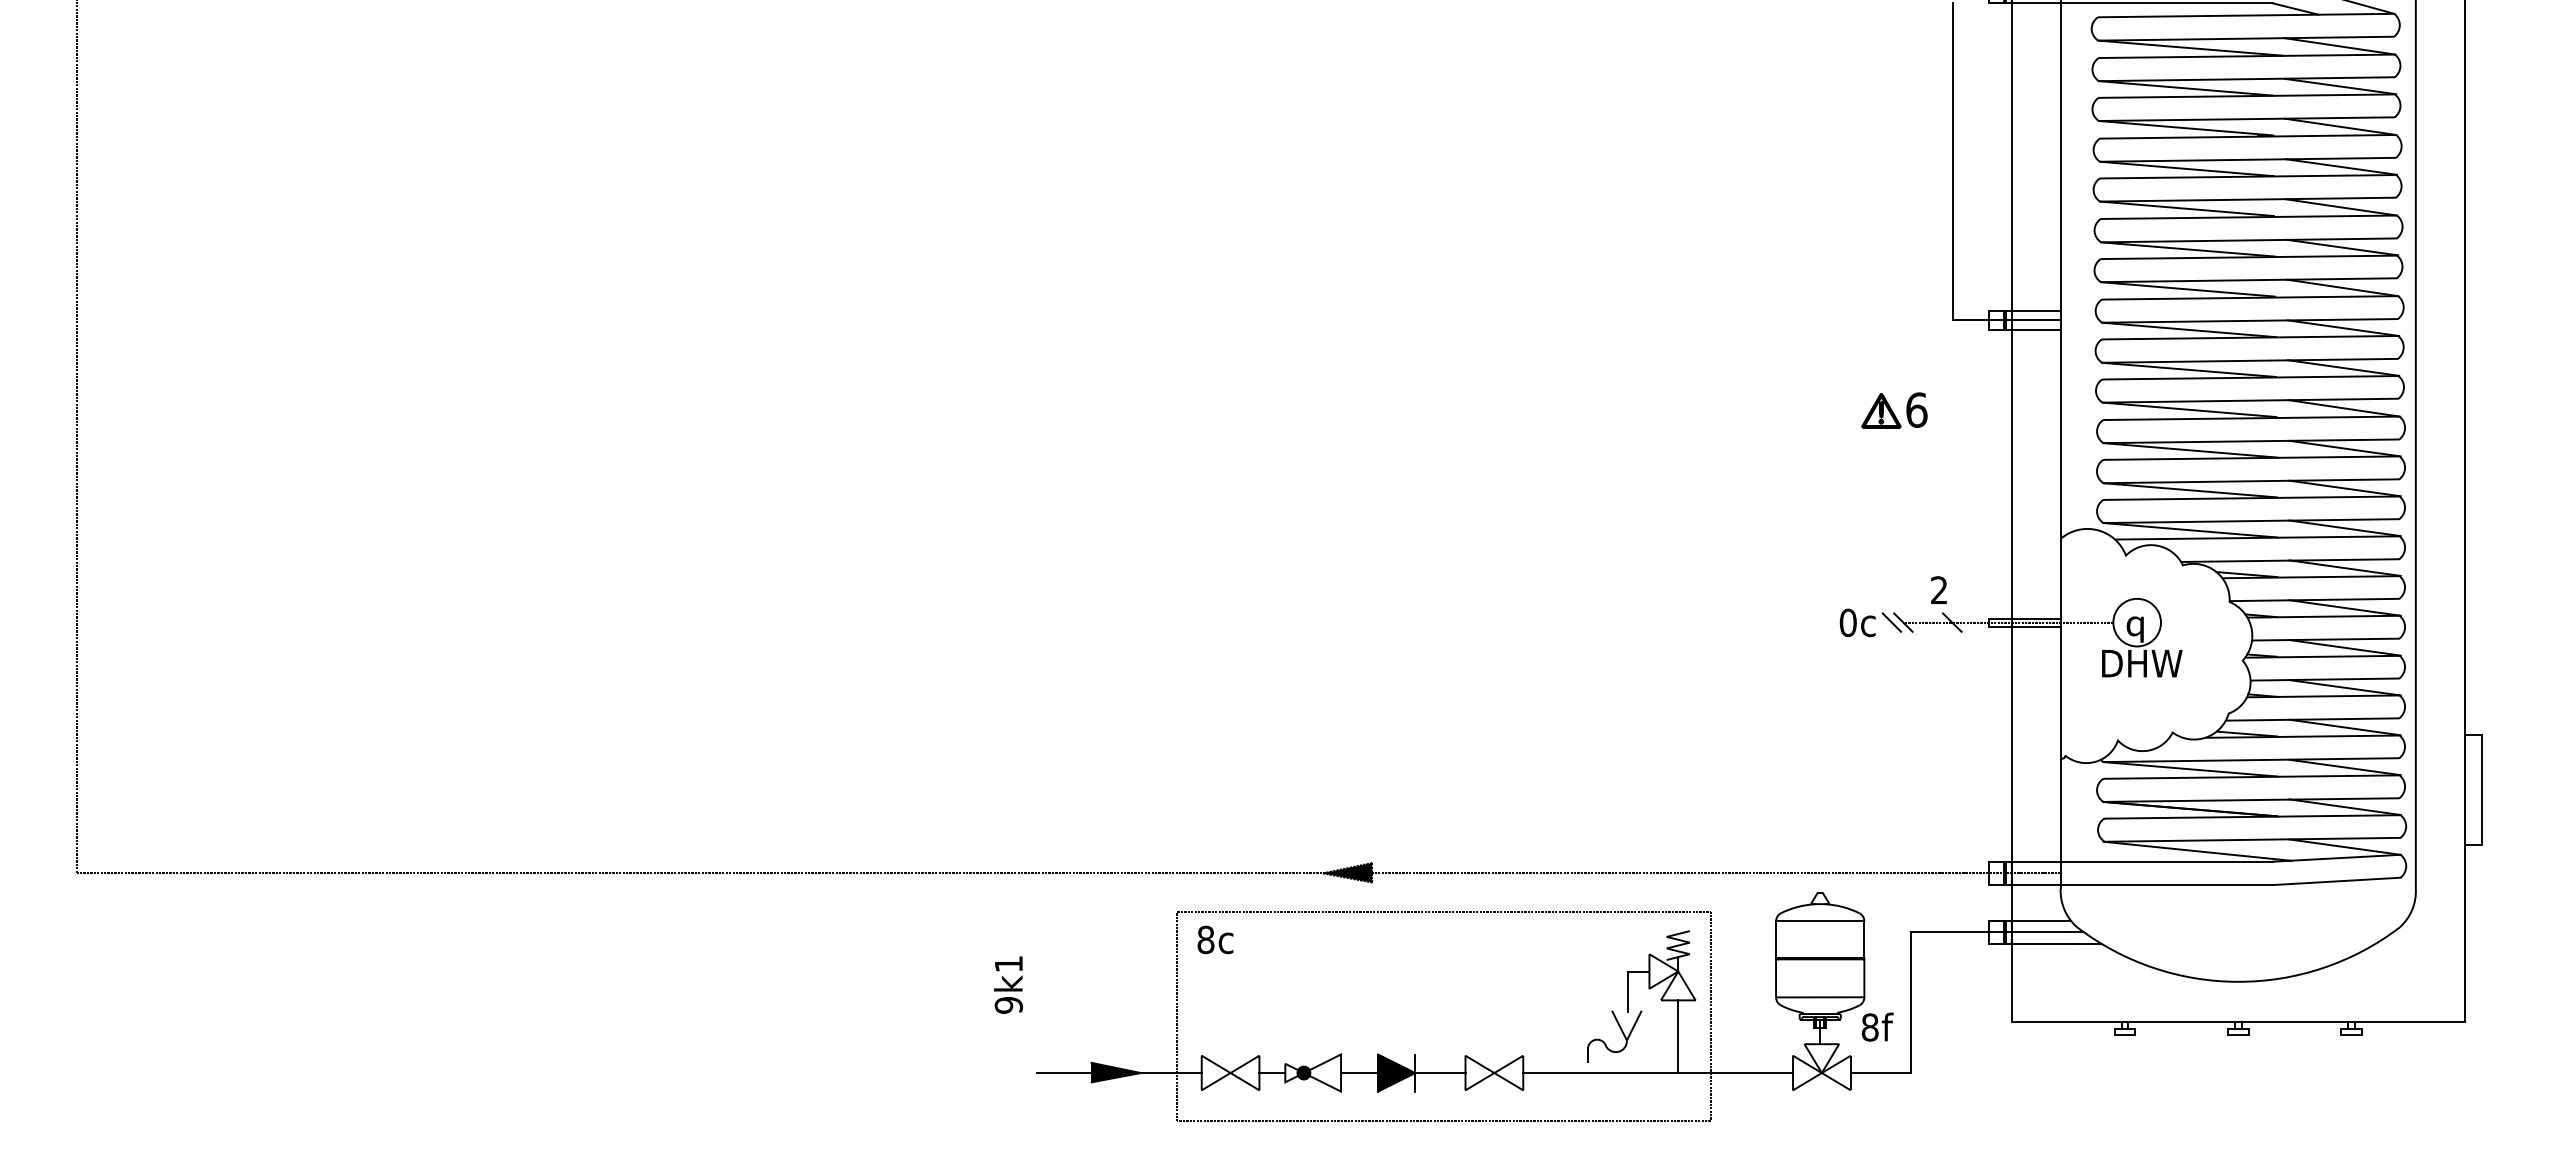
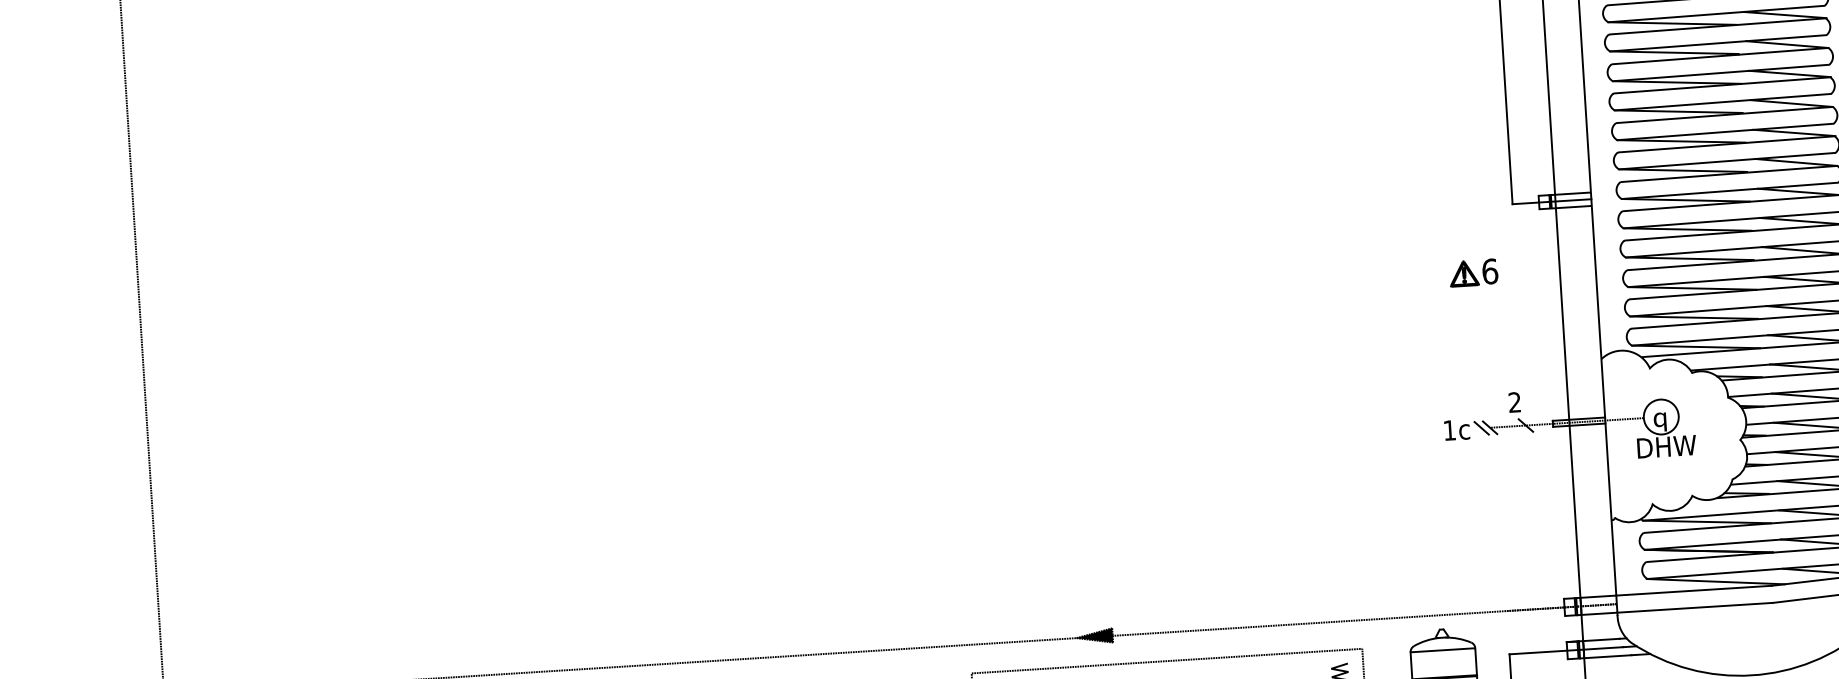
text: (1847, 622) -> (1449, 430), 0c -> 1c

